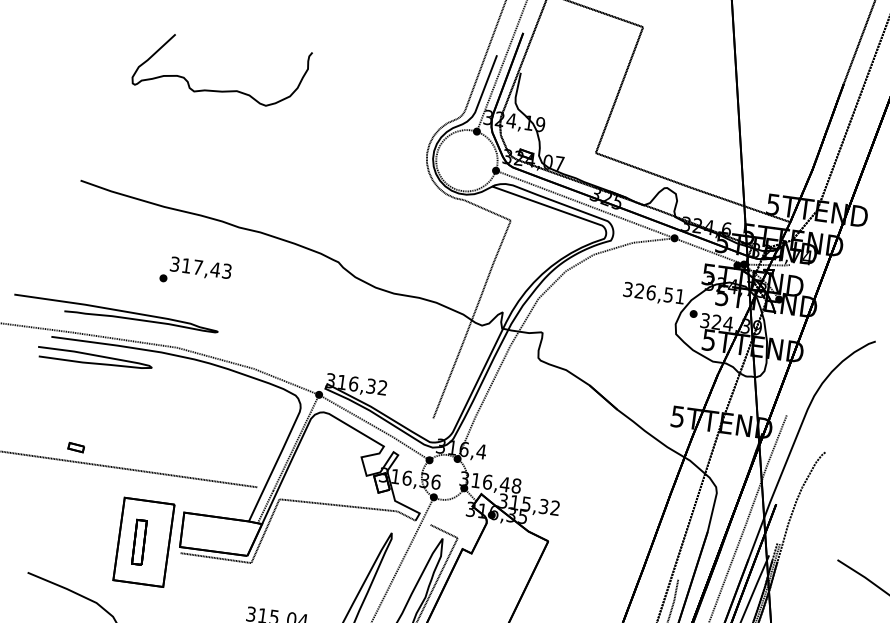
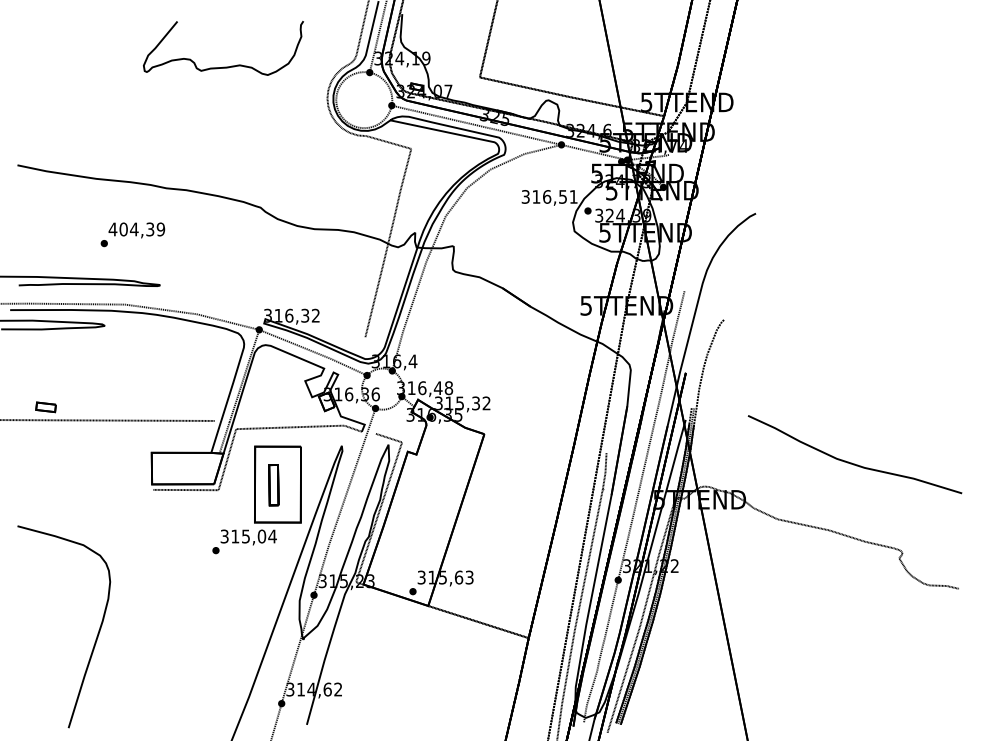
curve: (218, 90) -> (223, 66), moved
text: (200, 267) -> (136, 229), 317,43 -> 404,39
text: (639, 290) -> (536, 196), 326,51 -> 316,51
part: (76, 446) -> (46, 406), size x1.4
part: (143, 542) -> (277, 484), moved

